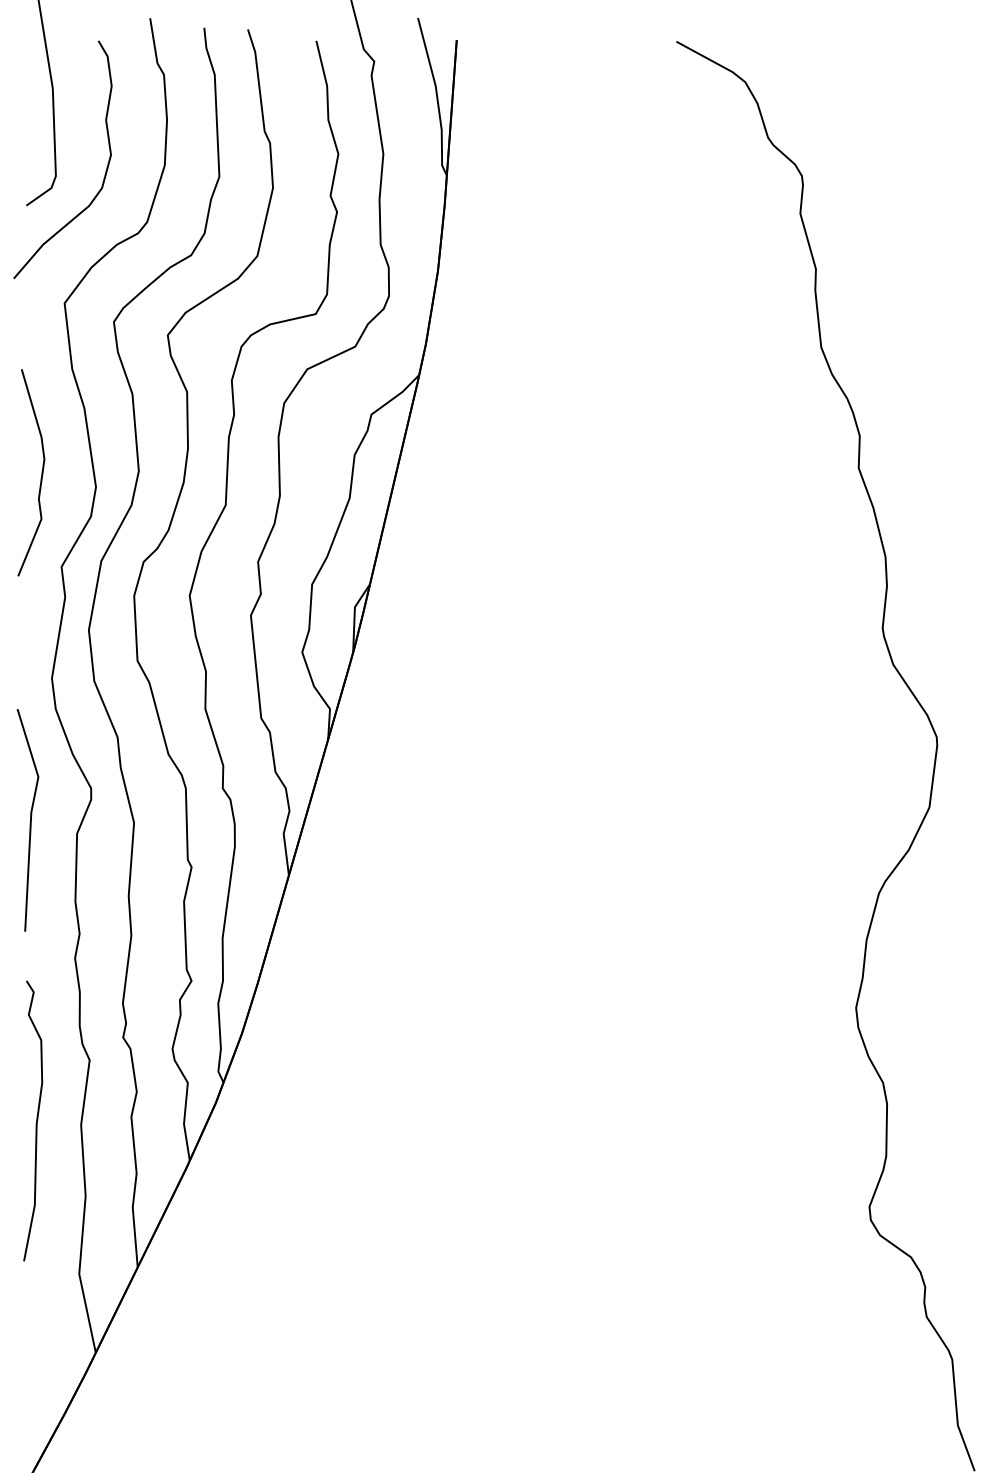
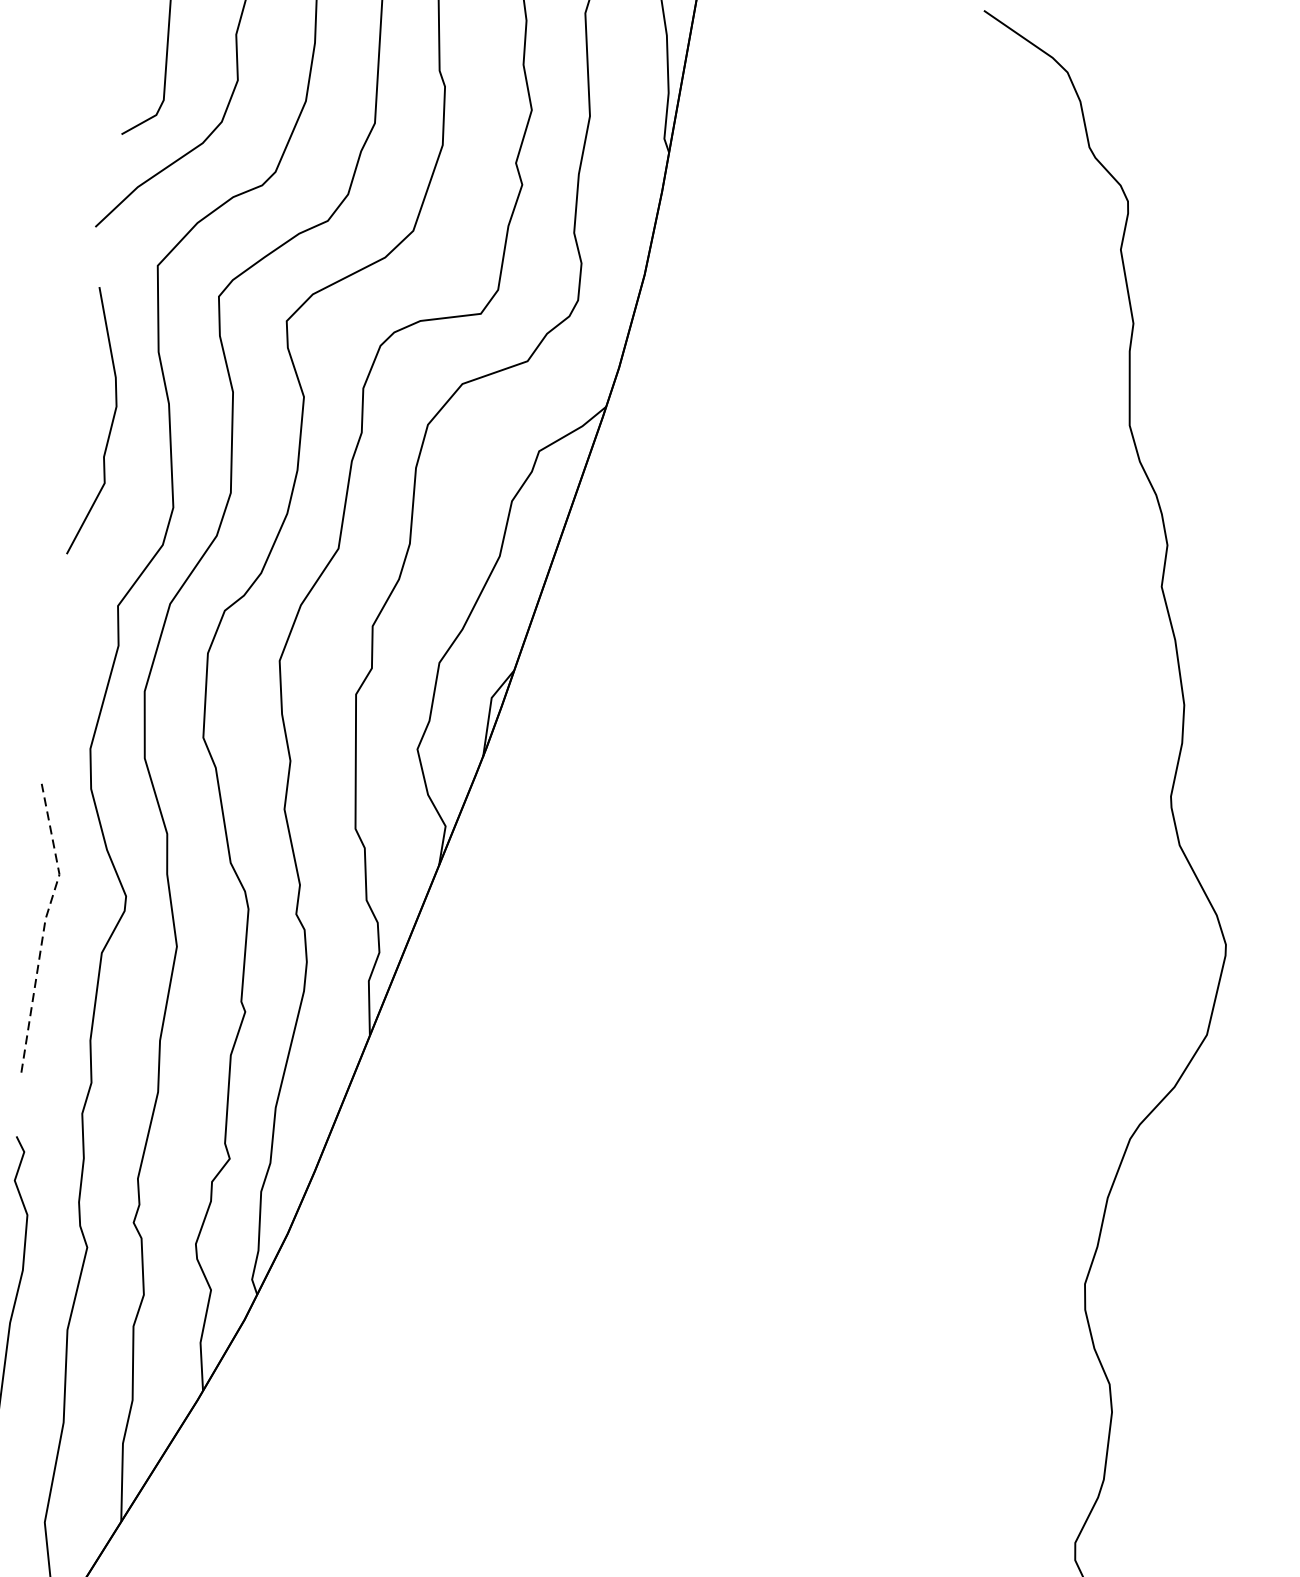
curve: (41, 472) -> (110, 423), moved
line: (31, 817) -> (45, 925), solid -> dashed

